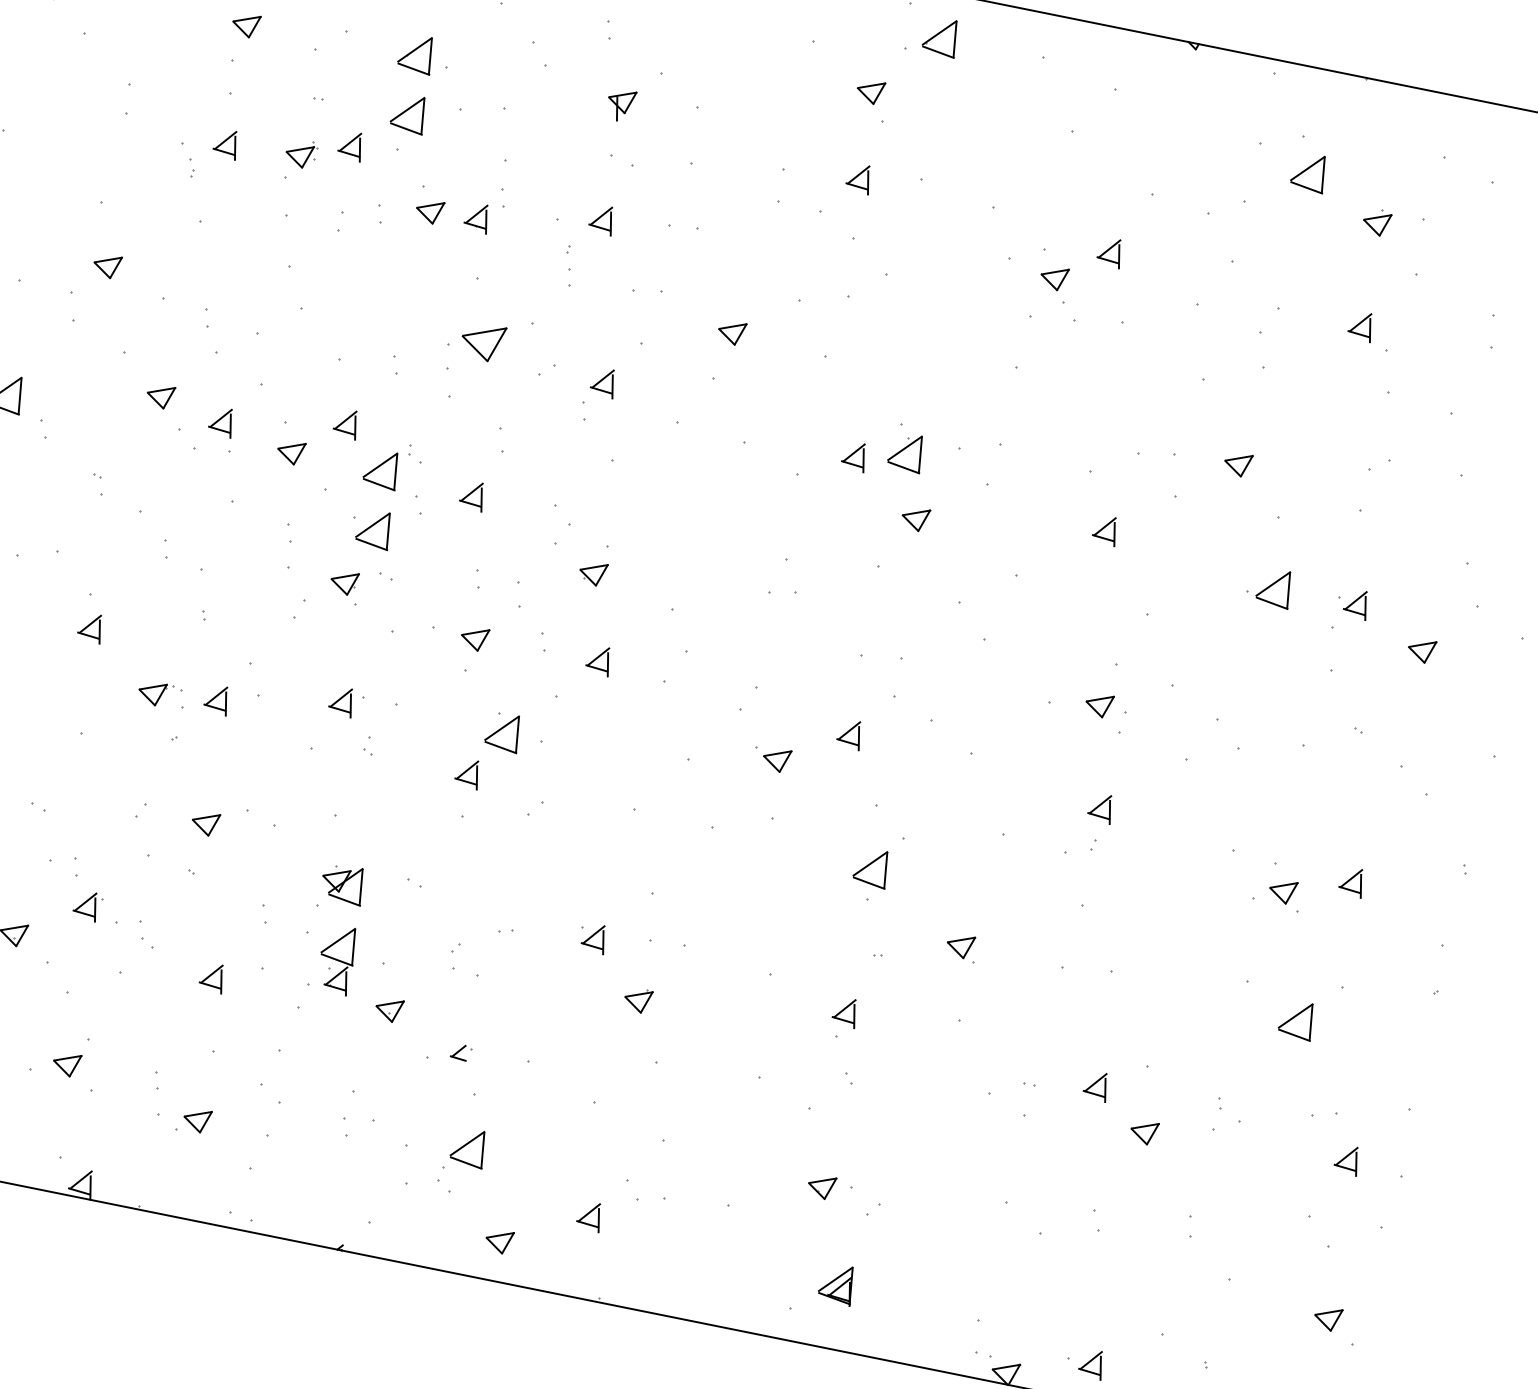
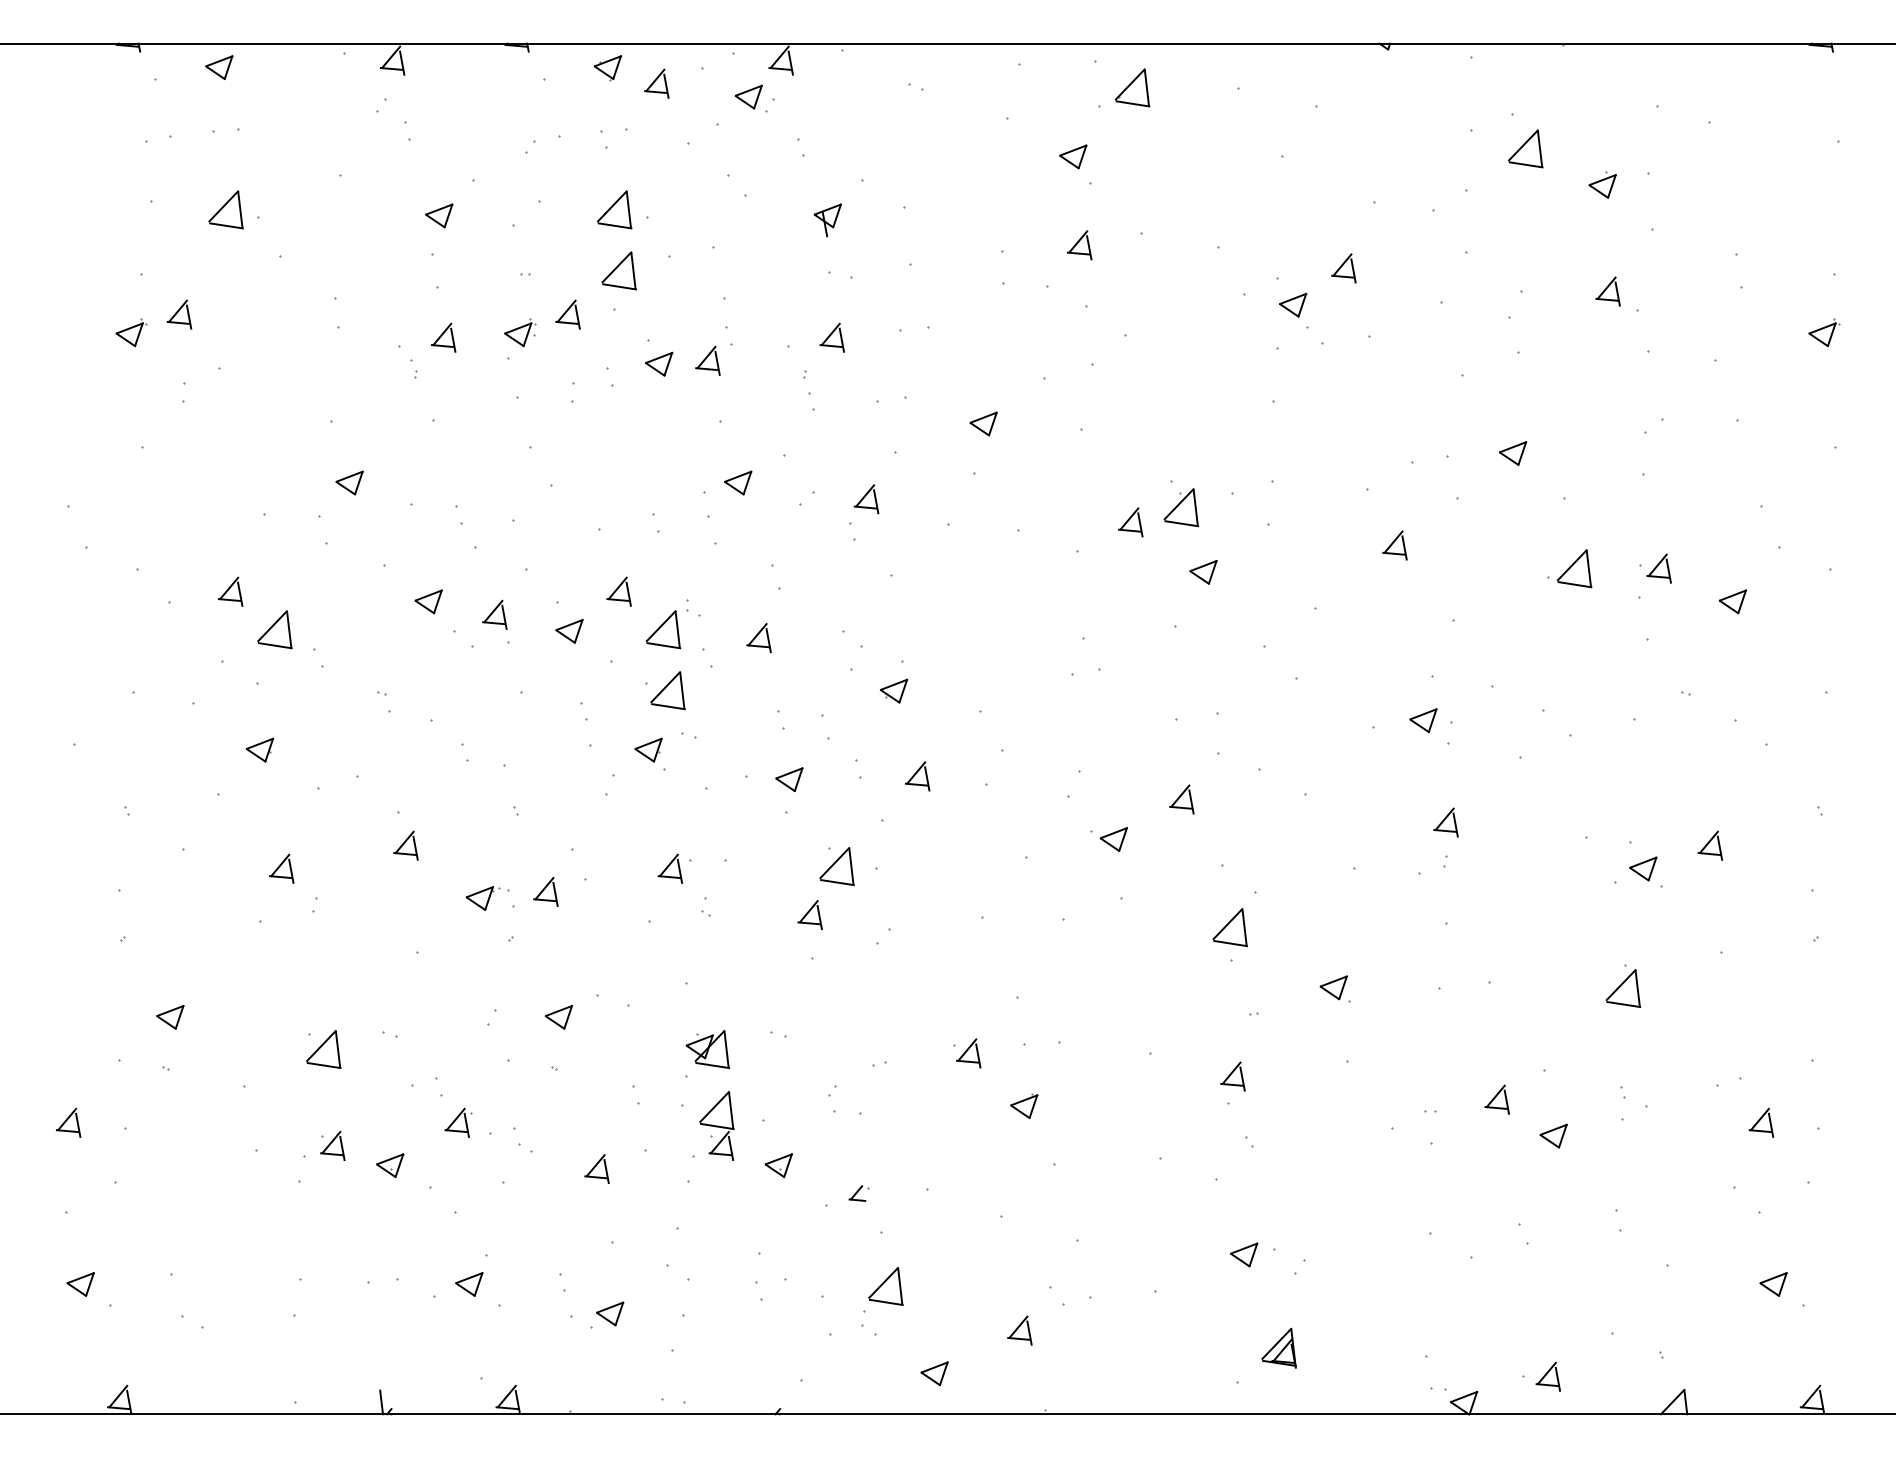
part: (483, 341) -> (738, 482), size x0.62
part: (1297, 1019) -> (1623, 988), moved

